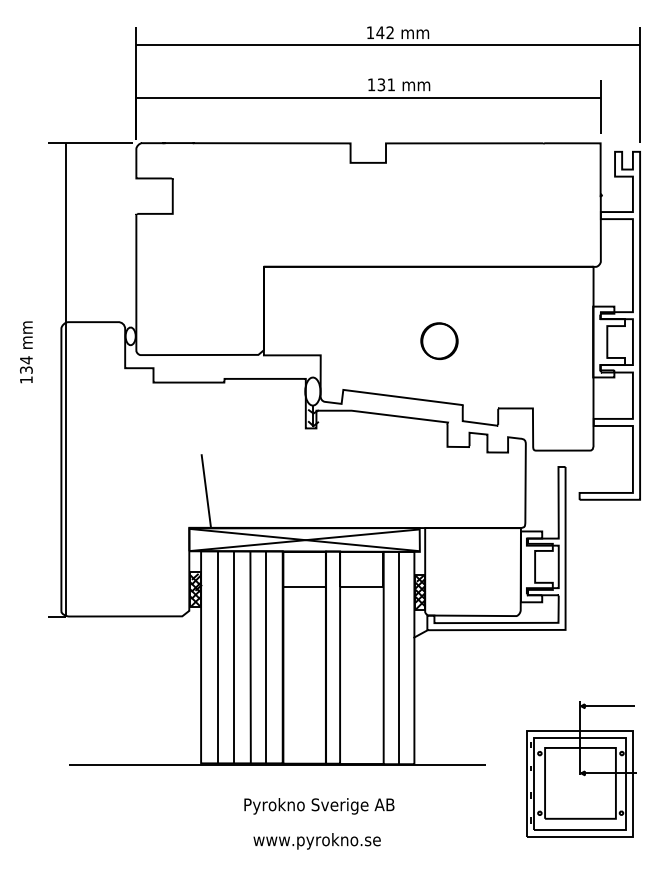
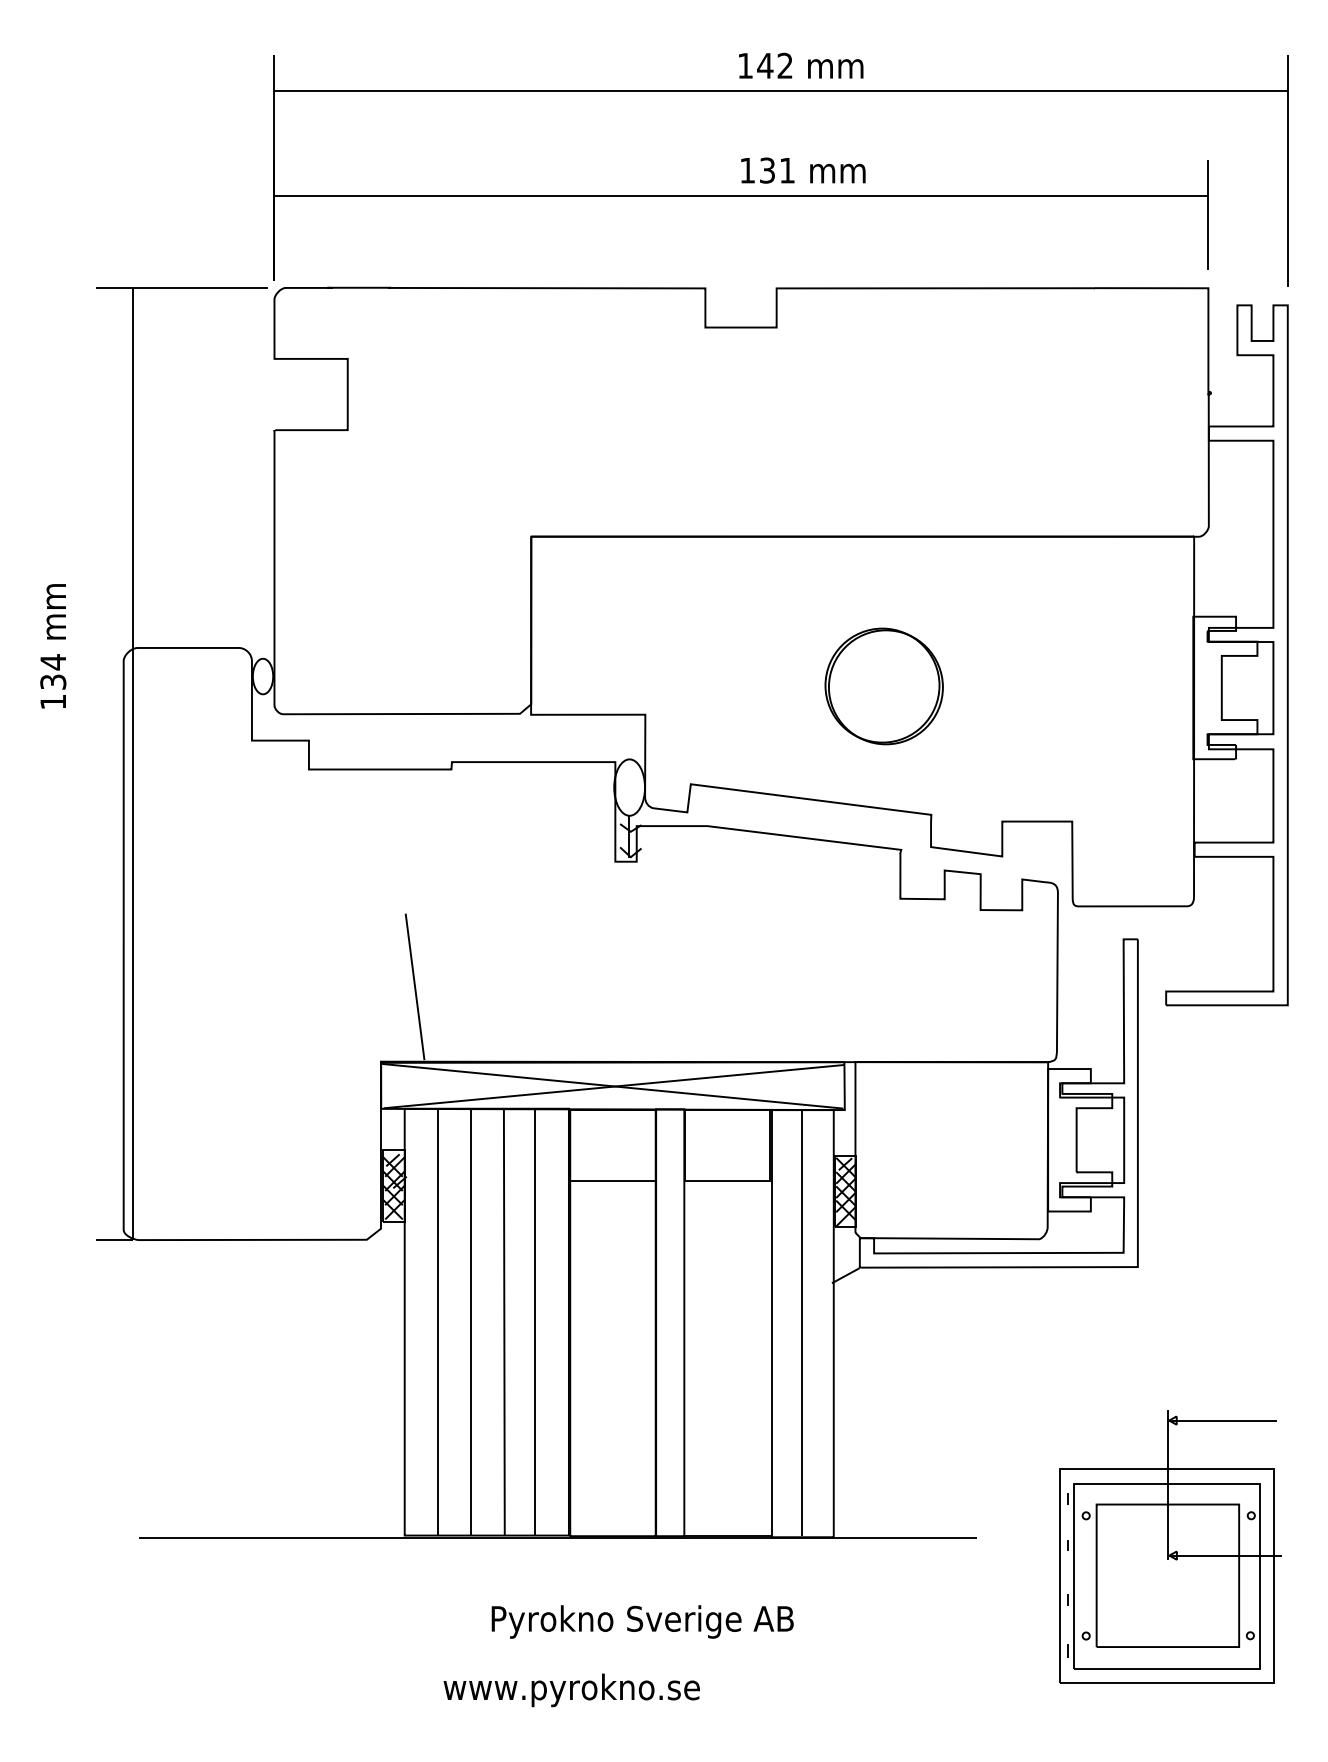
part: (439, 340) -> (884, 684), size x1.6
text: (26, 352) -> (53, 646), moved
text: (316, 841) -> (570, 1690), moved

